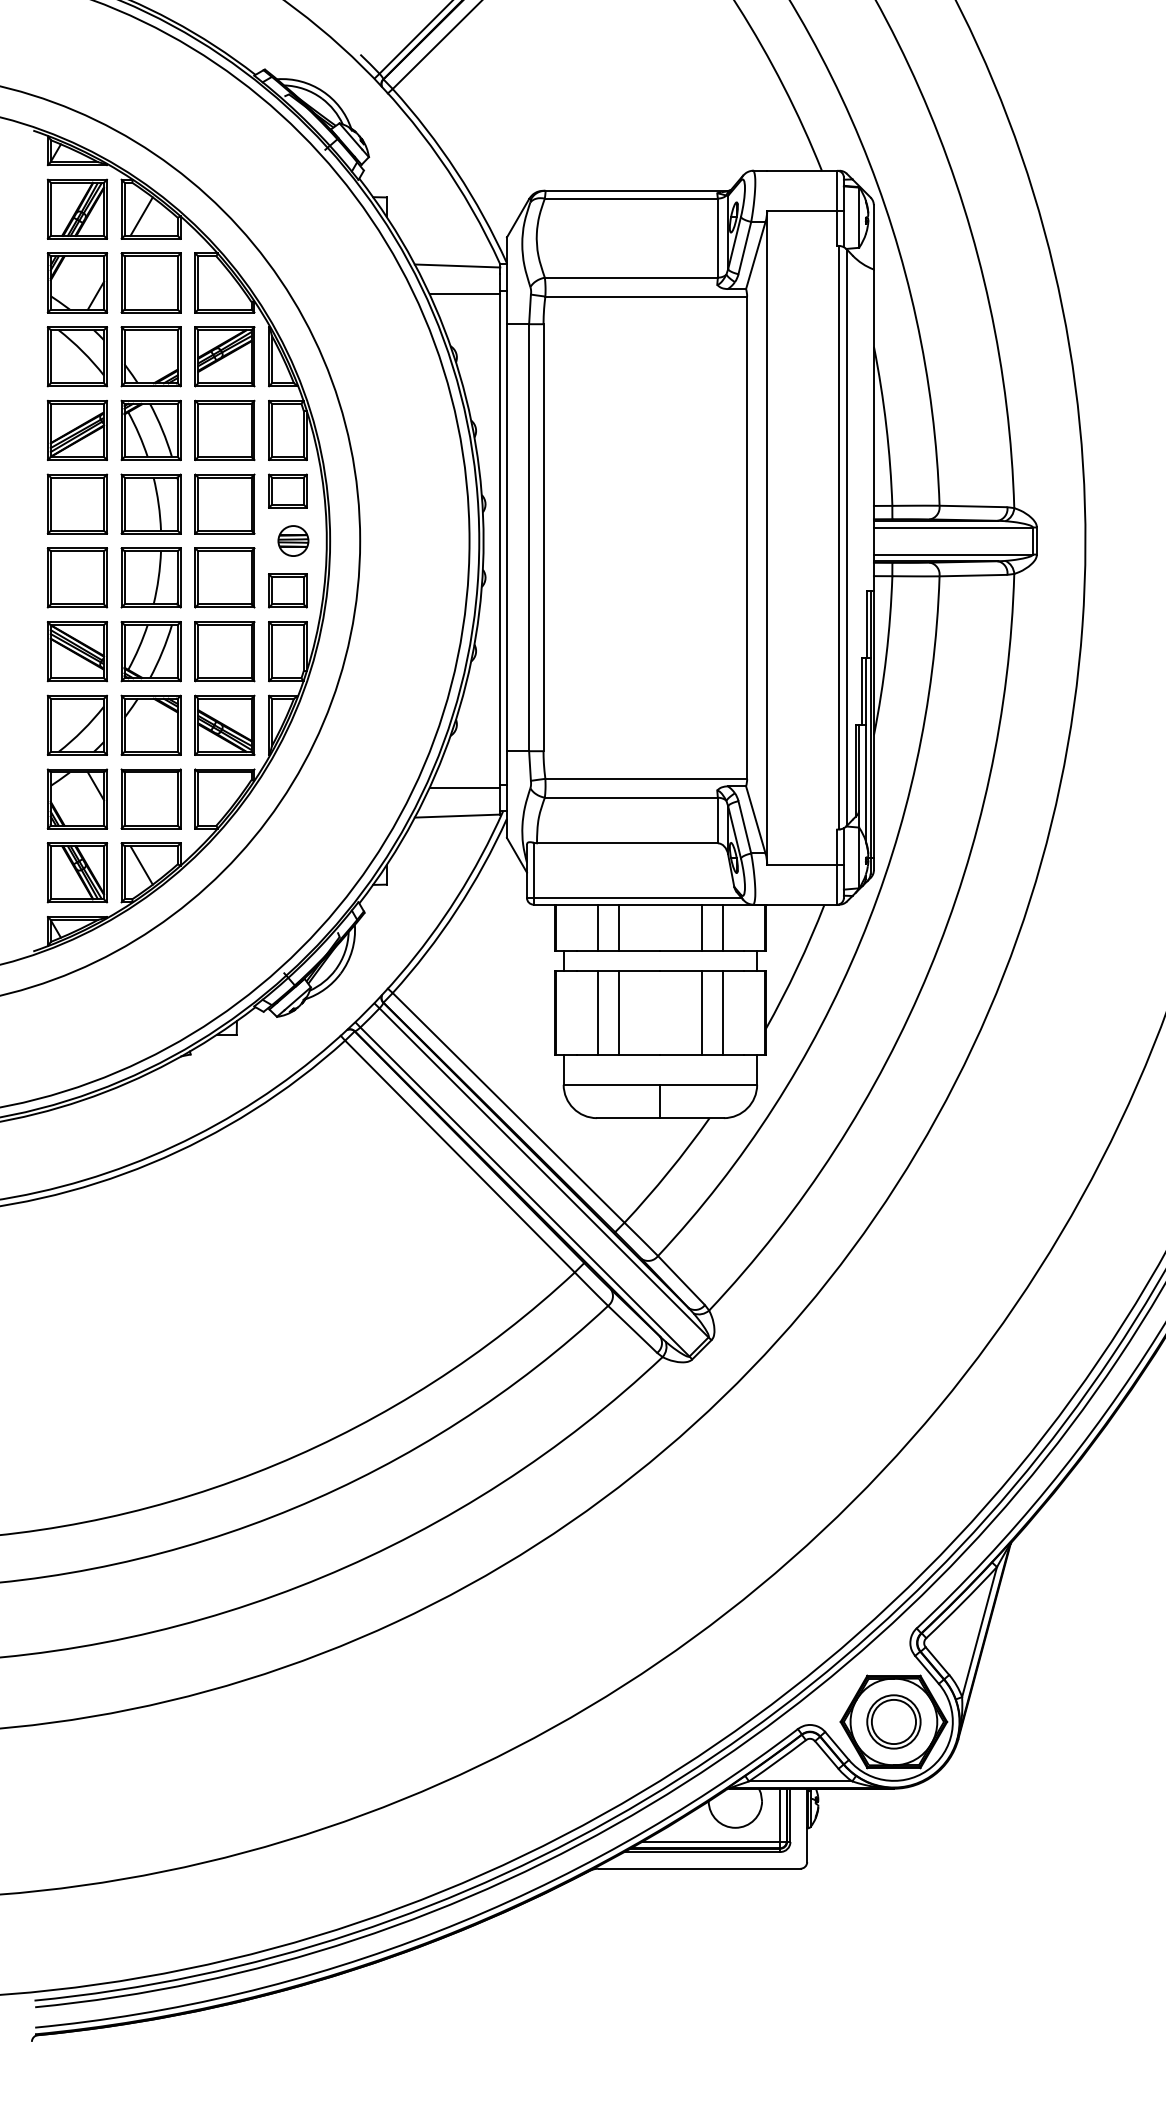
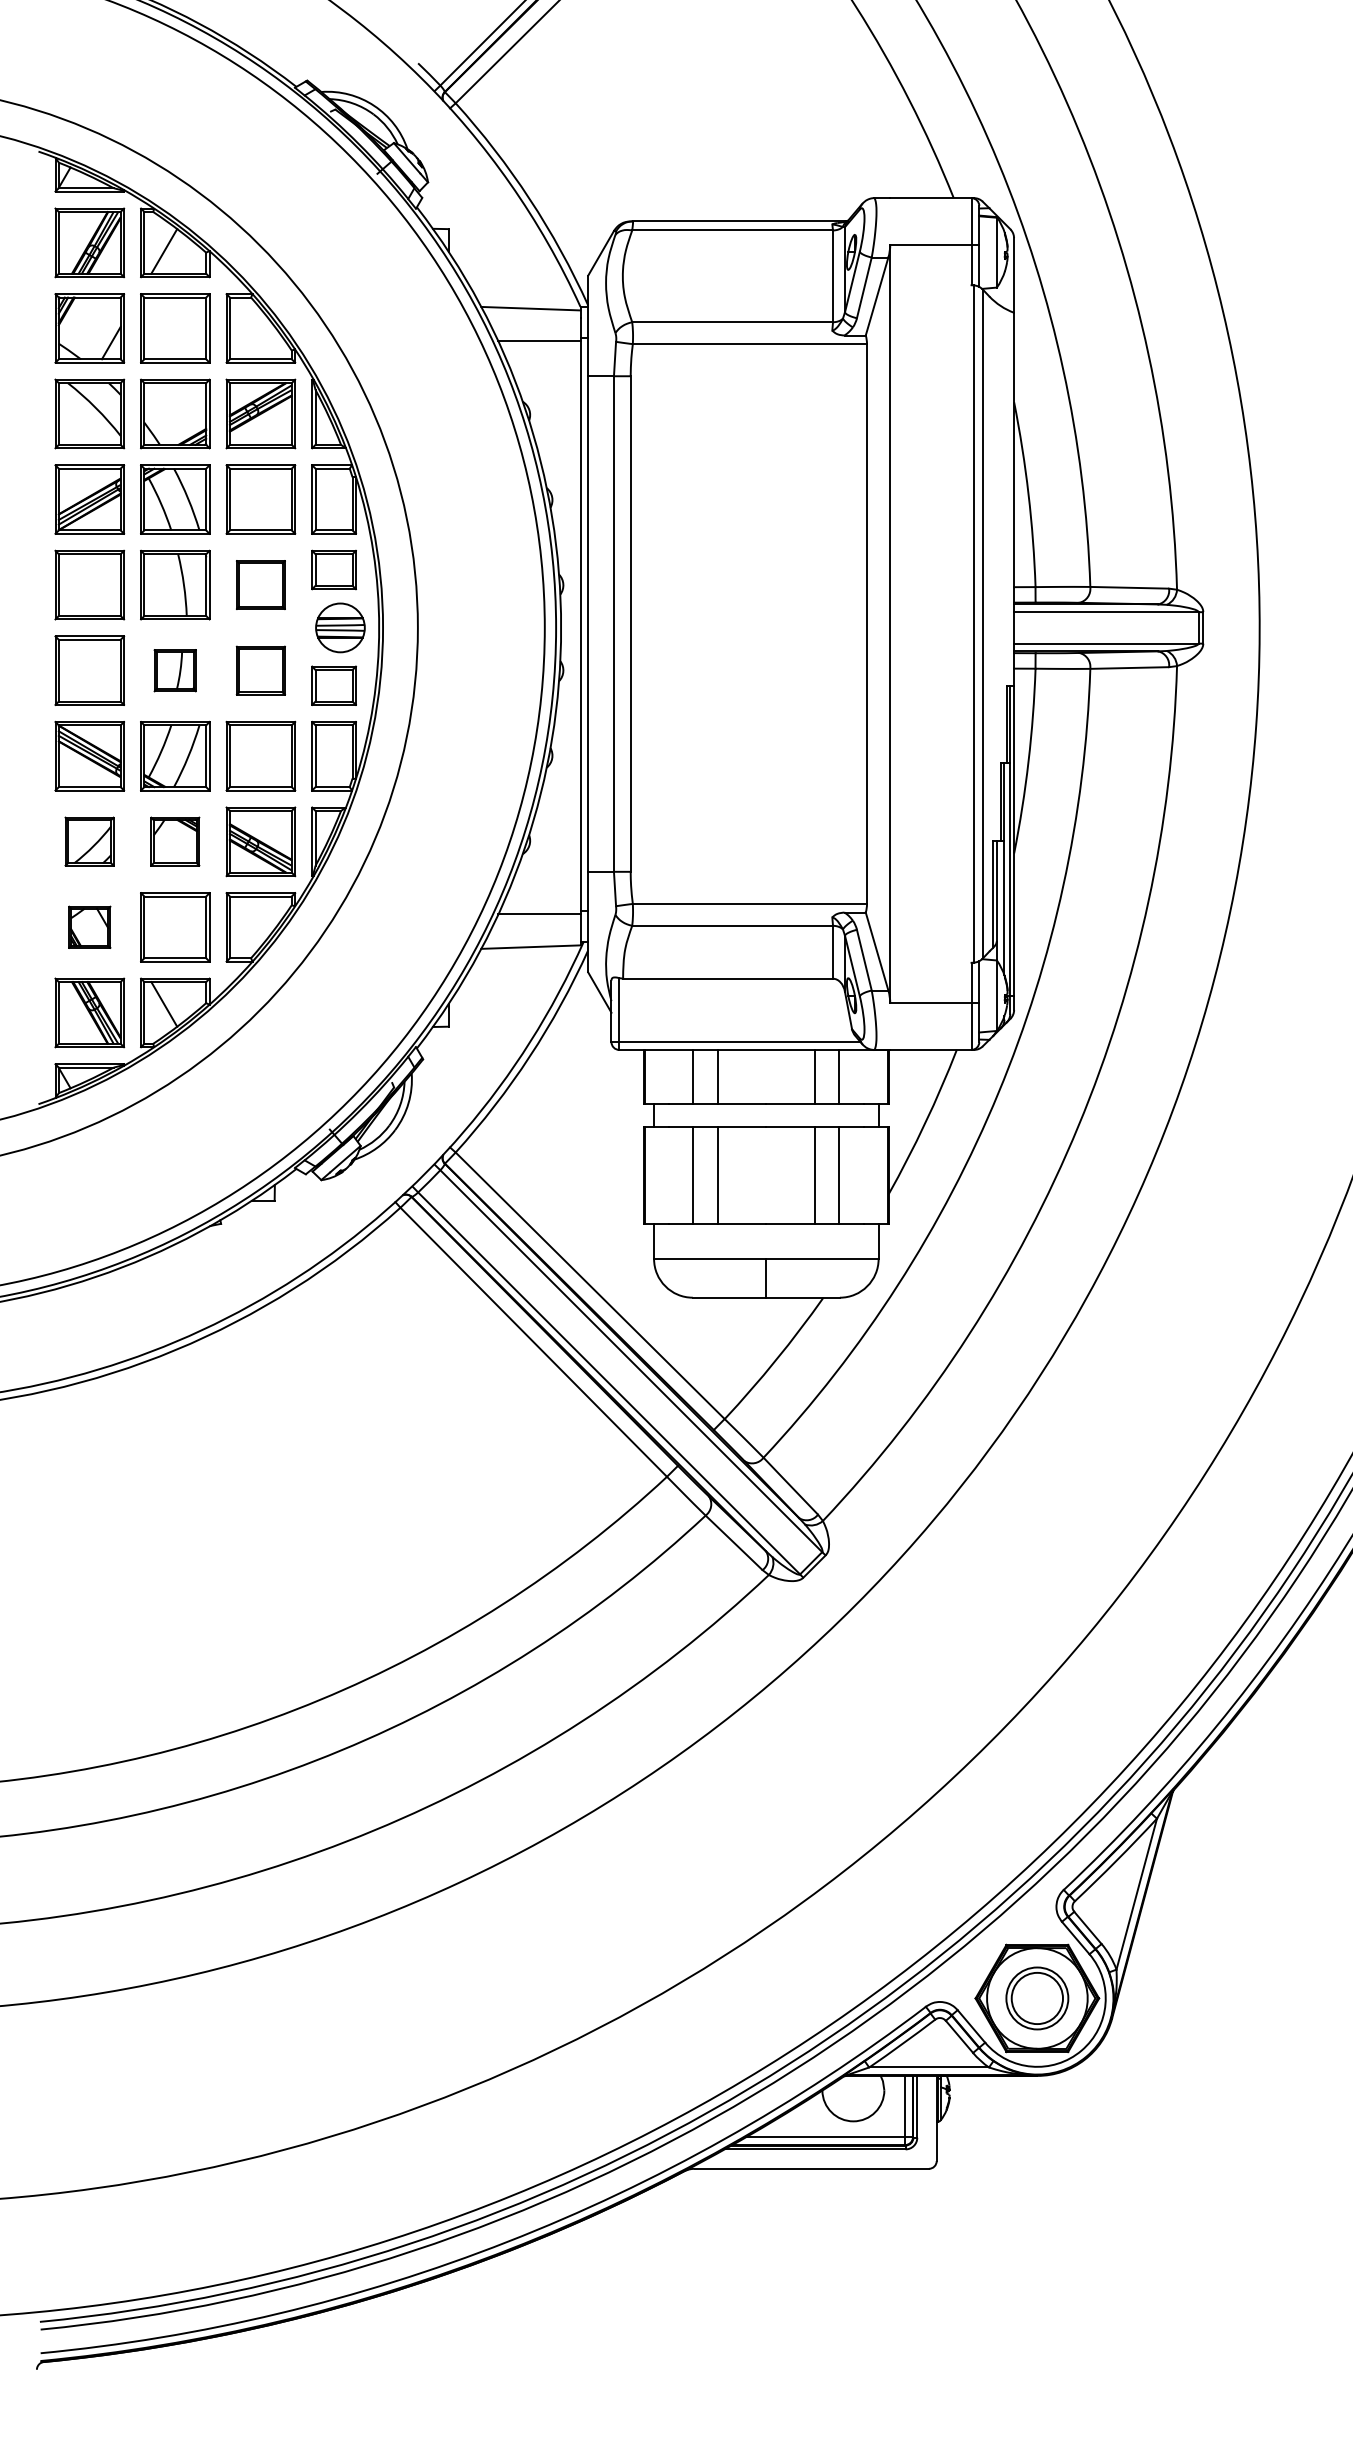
part: (224, 503) -> (260, 584), size x0.7
part: (293, 540) -> (340, 627), size x1.4
part: (150, 577) -> (174, 670), size x0.6
part: (224, 577) -> (260, 670), size x0.7
part: (76, 724) -> (88, 840), size x0.7
part: (150, 724) -> (174, 840), size x0.7
part: (77, 798) -> (89, 926), size x0.6

